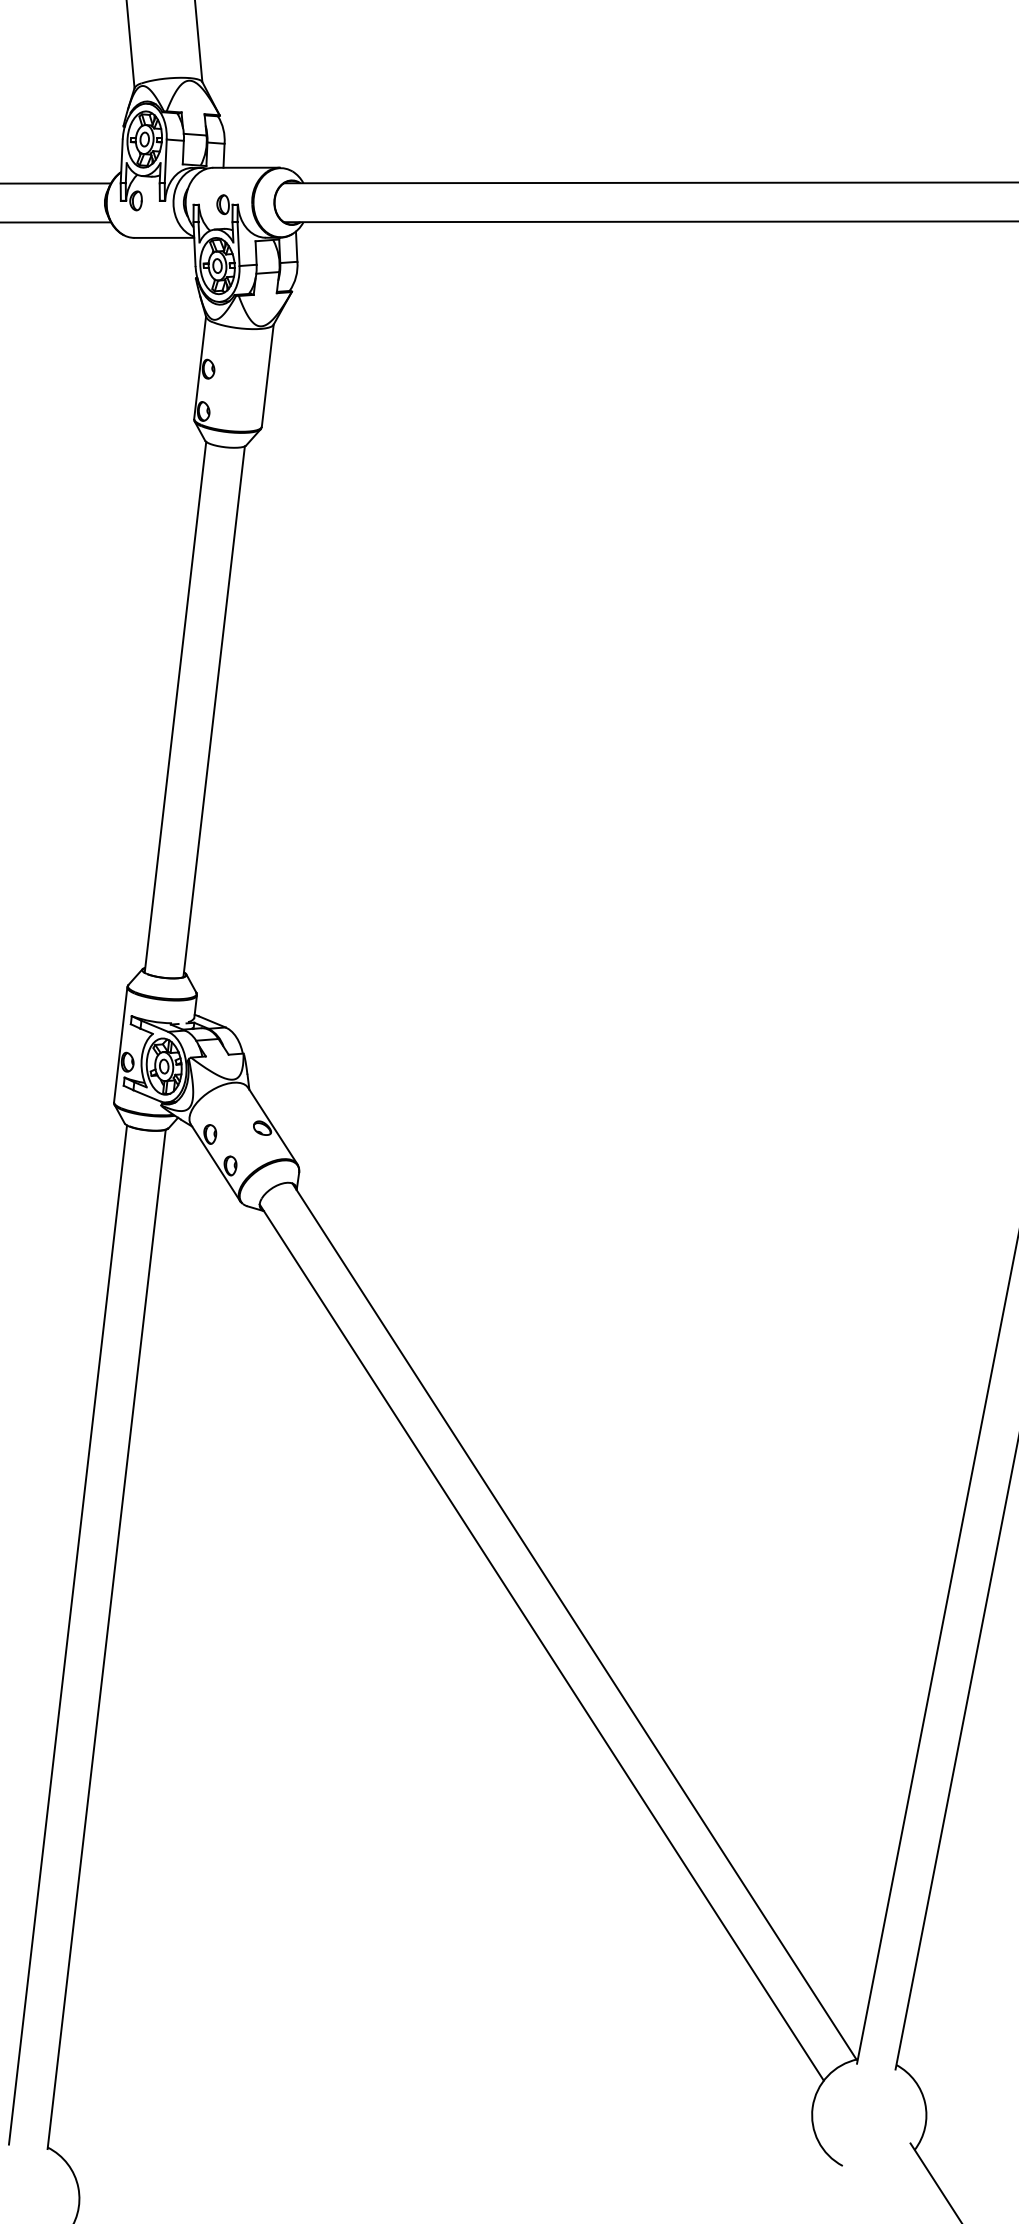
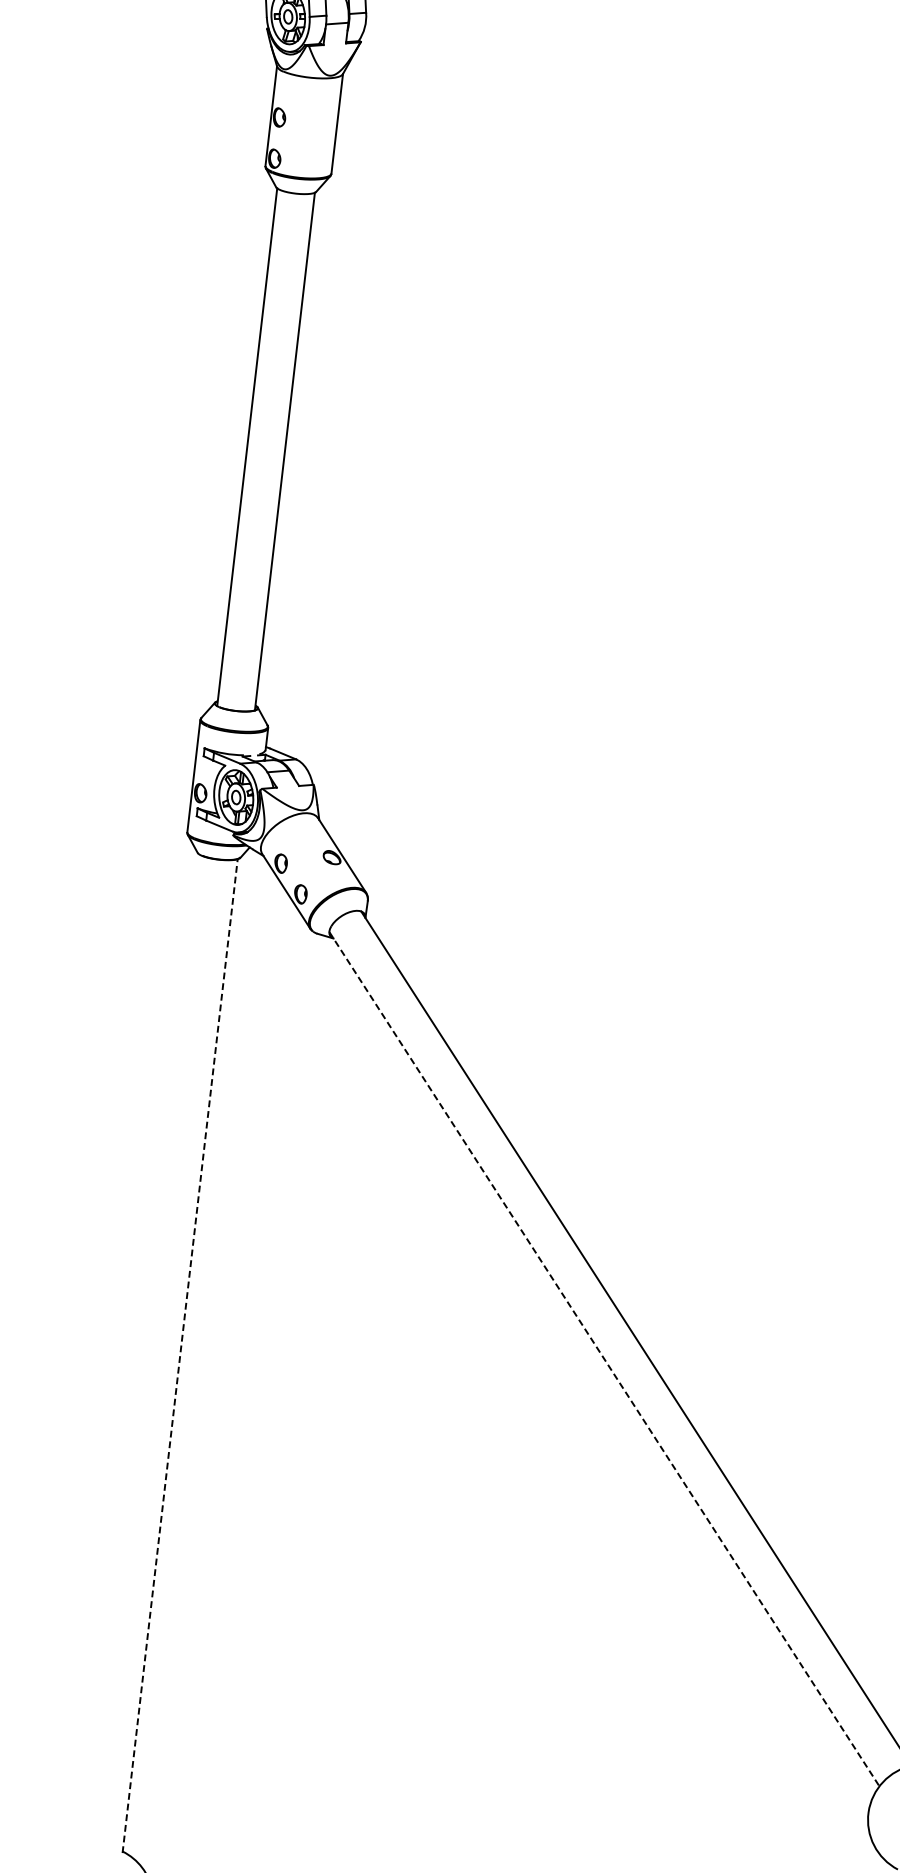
line: (67, 1634) -> (141, 1351), removed
line: (106, 1639) -> (179, 1356), solid -> dashed
line: (542, 1642) -> (605, 1359), solid -> dashed

